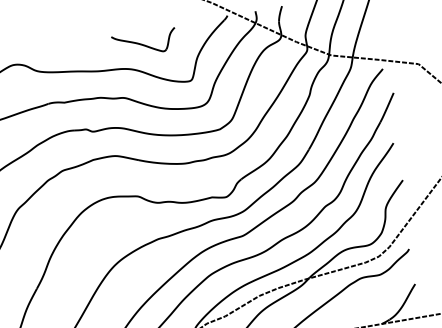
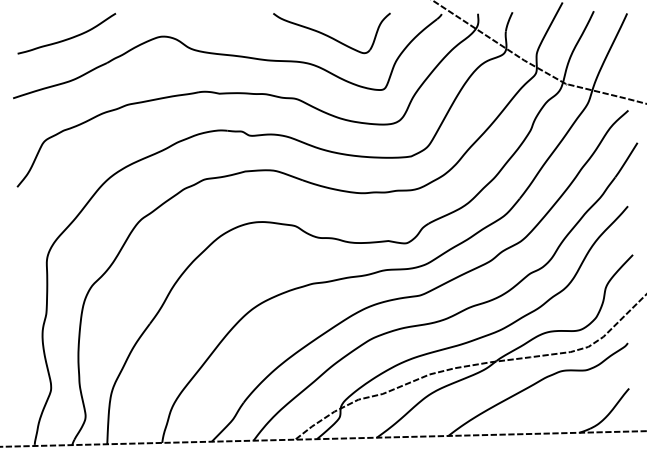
part: (144, 43) -> (331, 33), size x1.43

